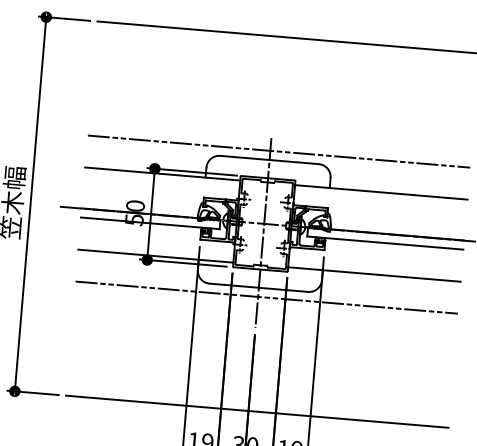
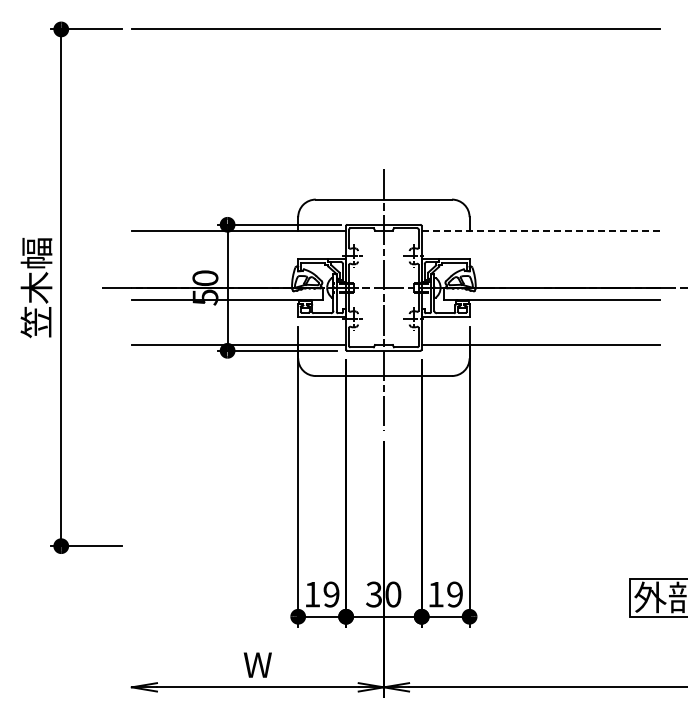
line: (278, 151) -> (395, 186), removed
line: (381, 192) -> (540, 231), solid -> dashed
line: (266, 297) -> (395, 388), removed
line: (256, 411) -> (395, 546), removed

